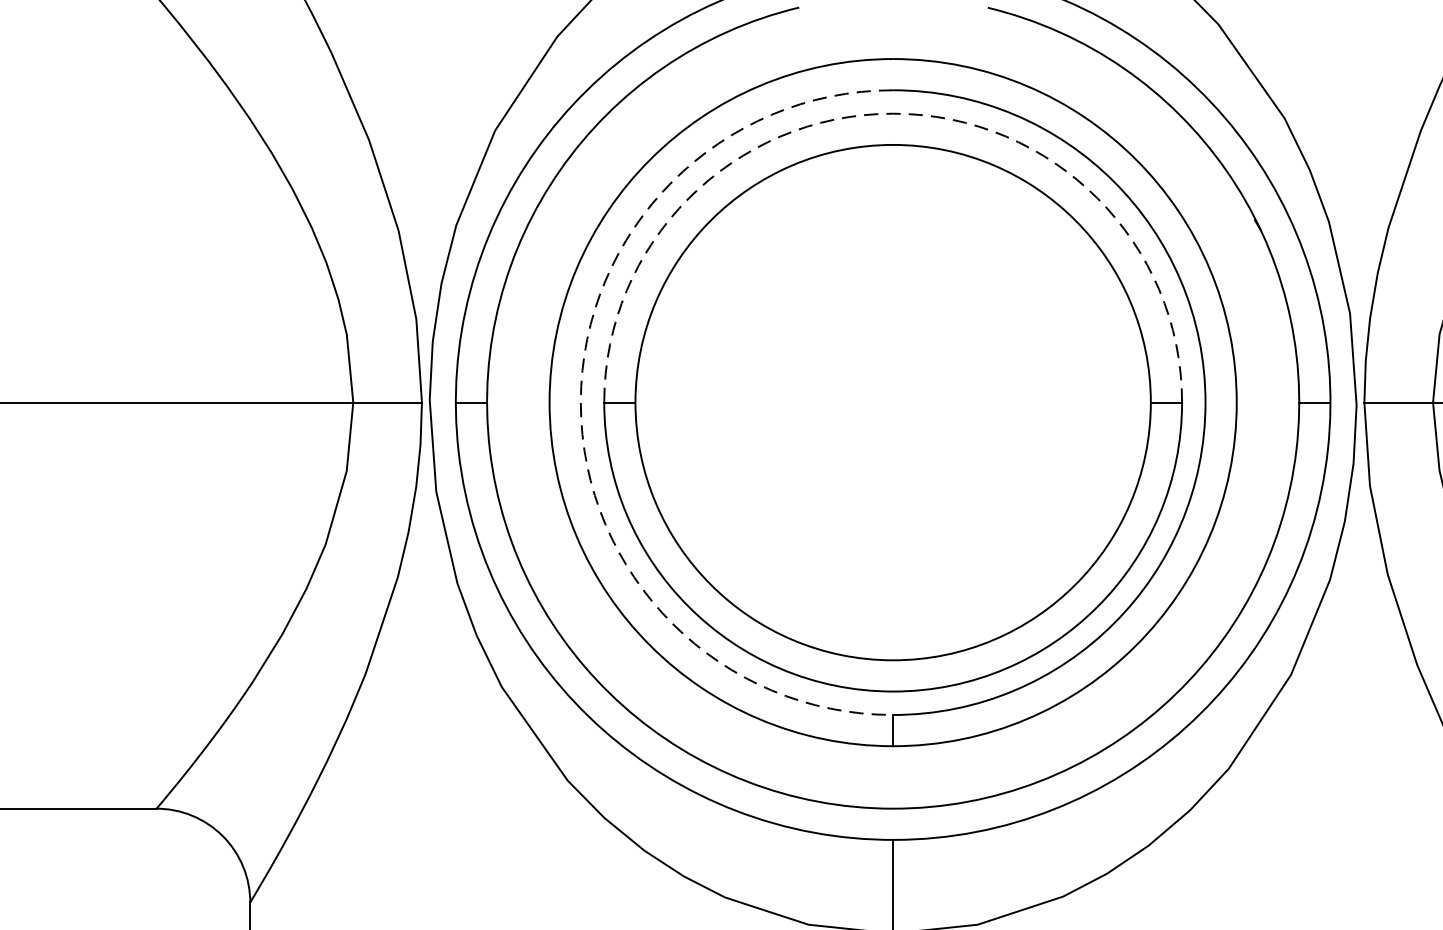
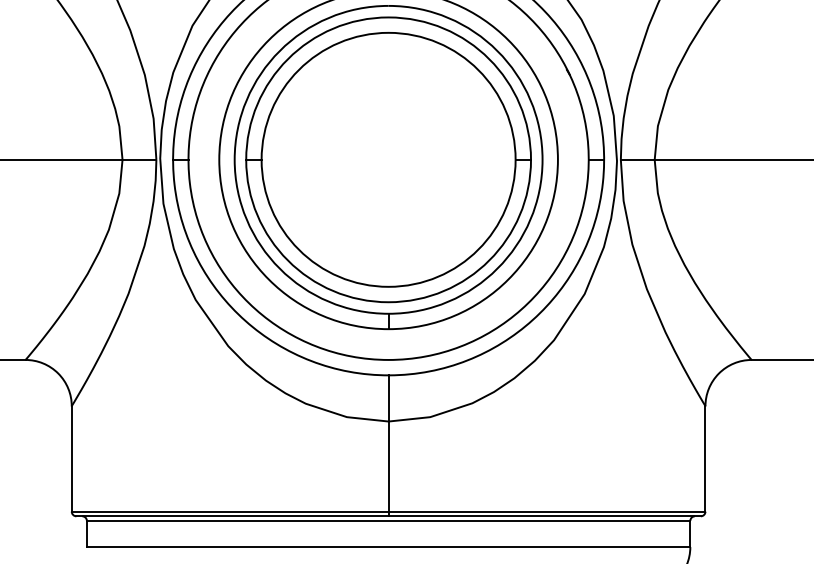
arc: (892, 113) -> (388, 17), dashed -> solid
arc: (580, 401) -> (234, 159), dashed -> solid

